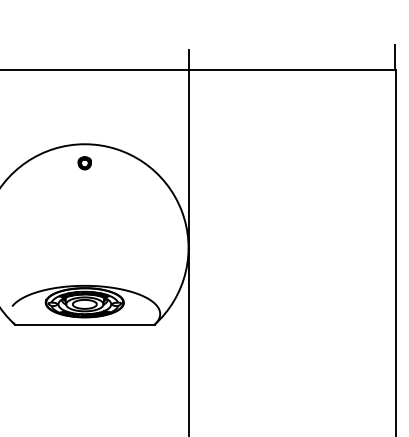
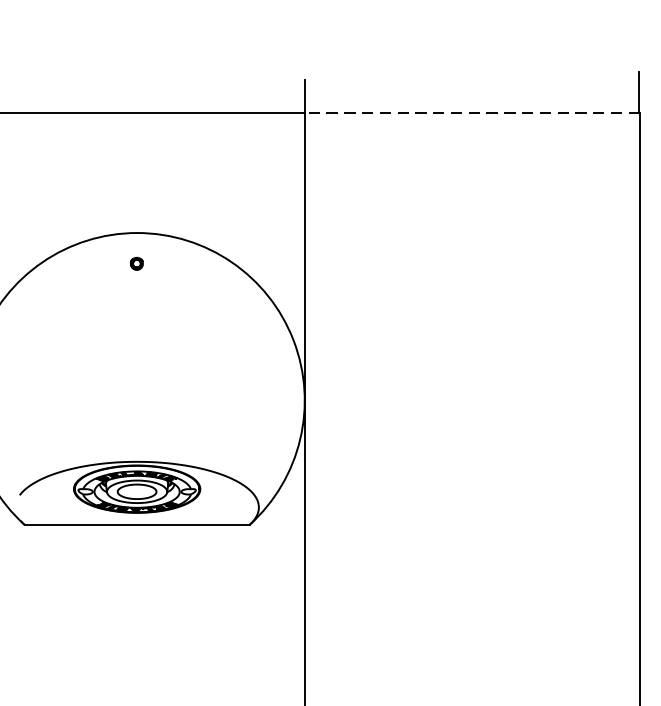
line: (292, 70) -> (472, 113), solid -> dashed
part: (84, 163) -> (136, 264), size x0.6

